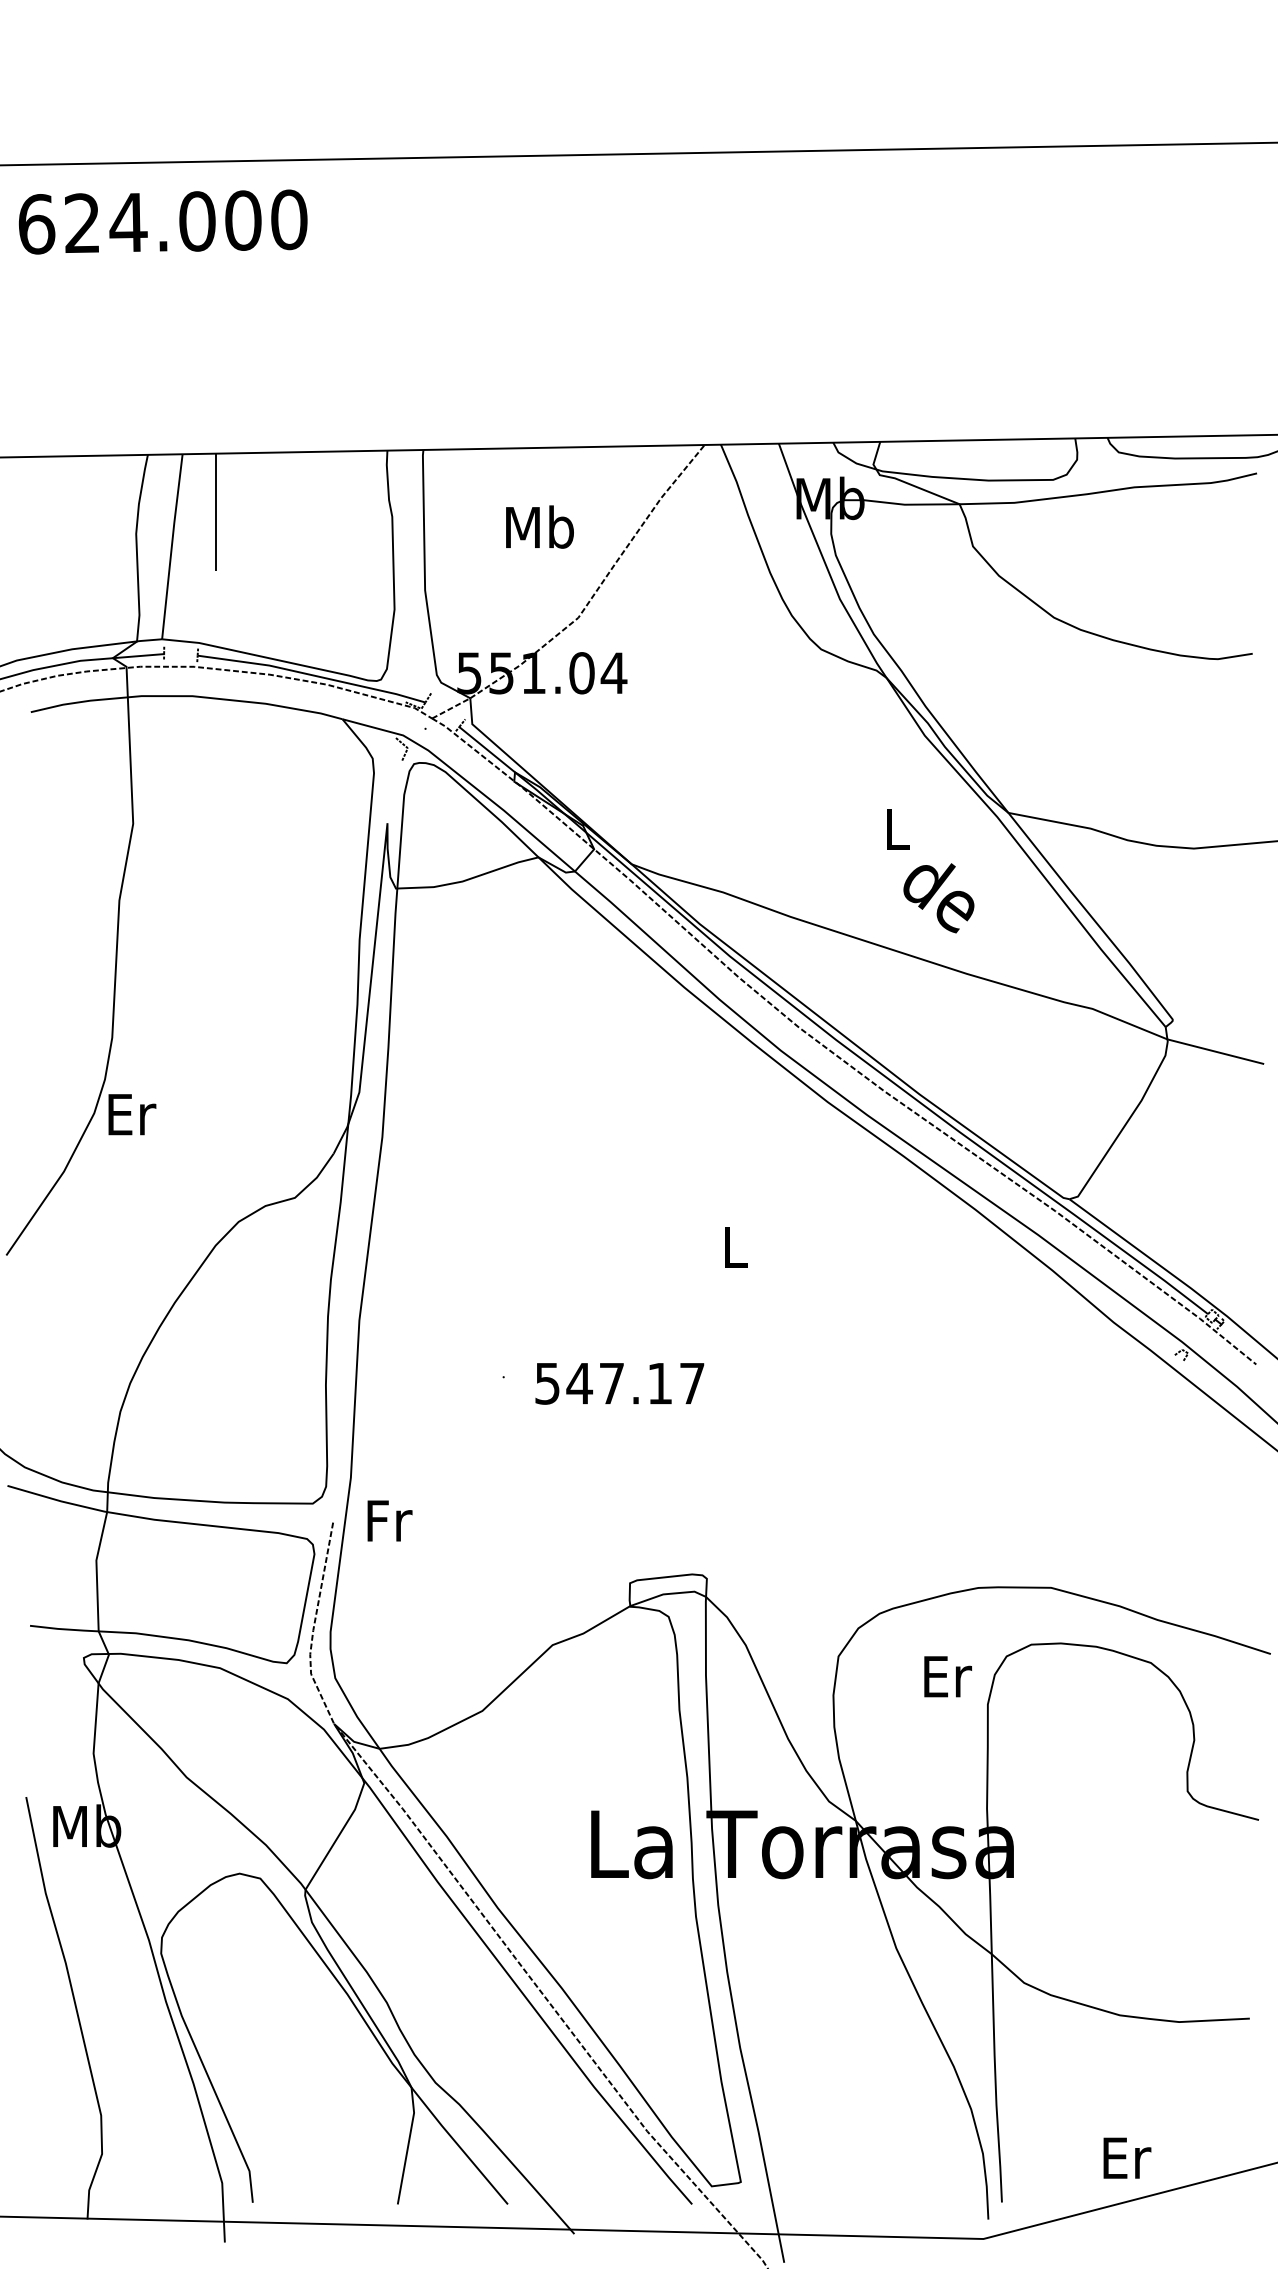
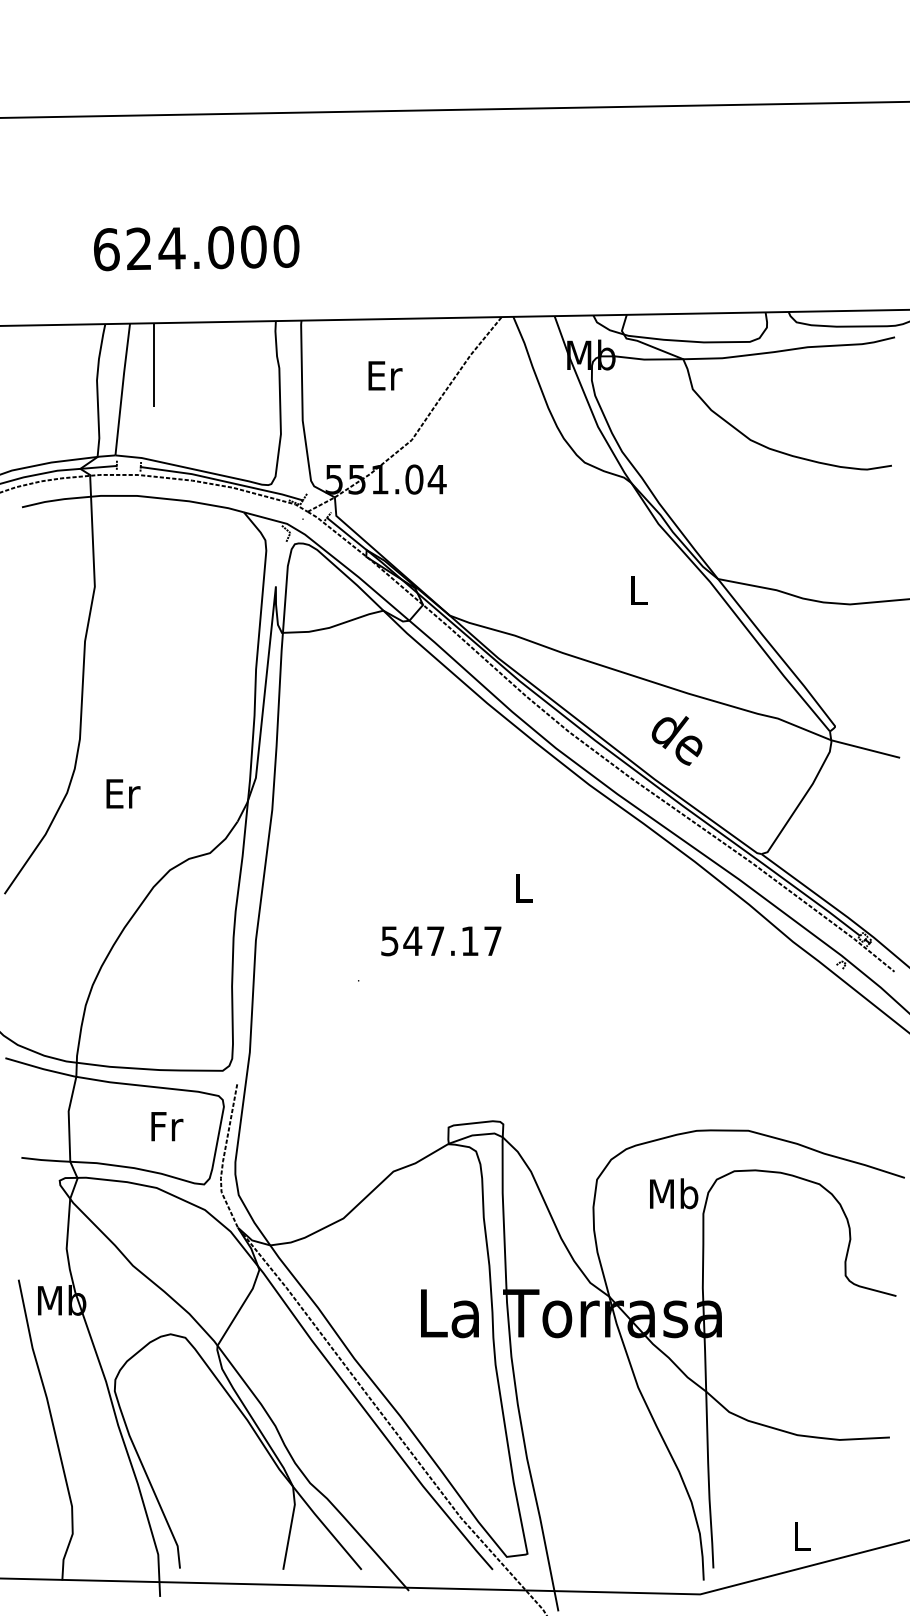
text: (163, 221) -> (196, 247), moved
text: (539, 526) -> (384, 375), Mb -> Er
text: (938, 898) -> (676, 741), moved
text: (132, 1114) -> (123, 793), moved
text: (619, 1383) -> (441, 941), moved
text: (389, 1520) -> (166, 1126), moved
text: (946, 1675) -> (673, 1193), Er -> Mb
text: (1127, 2157) -> (802, 1536), Er -> L

